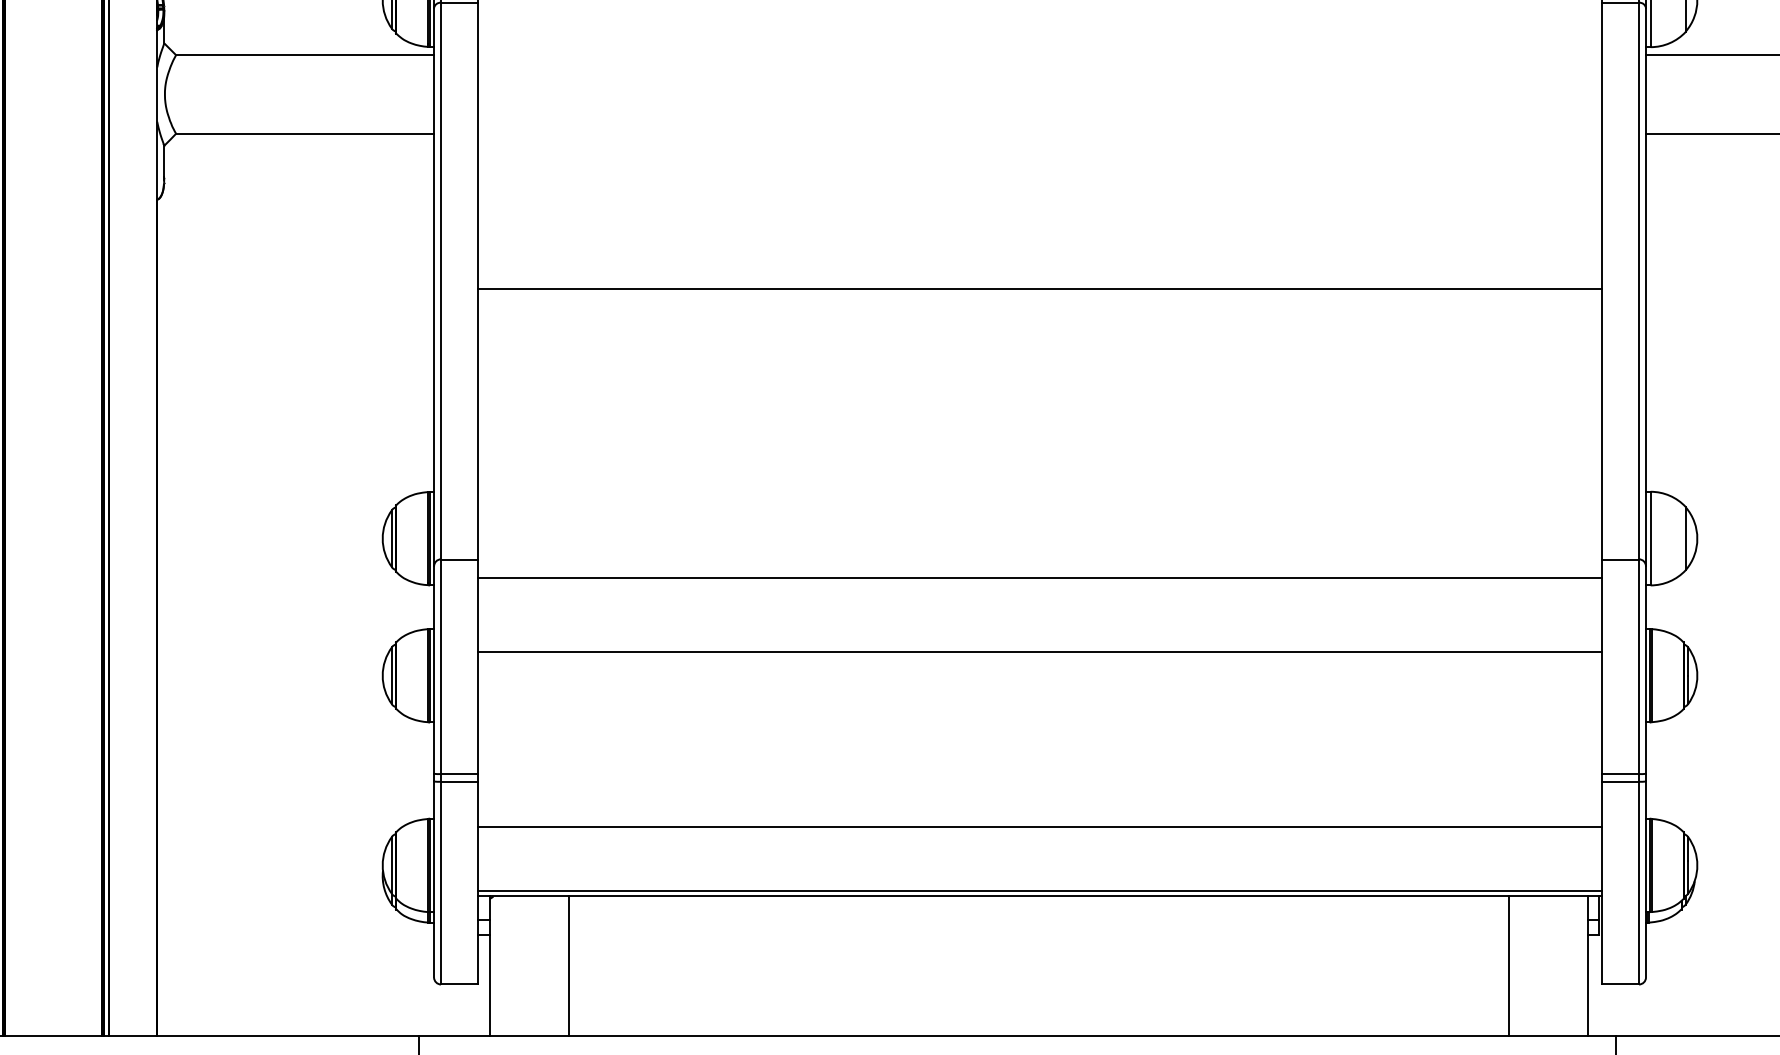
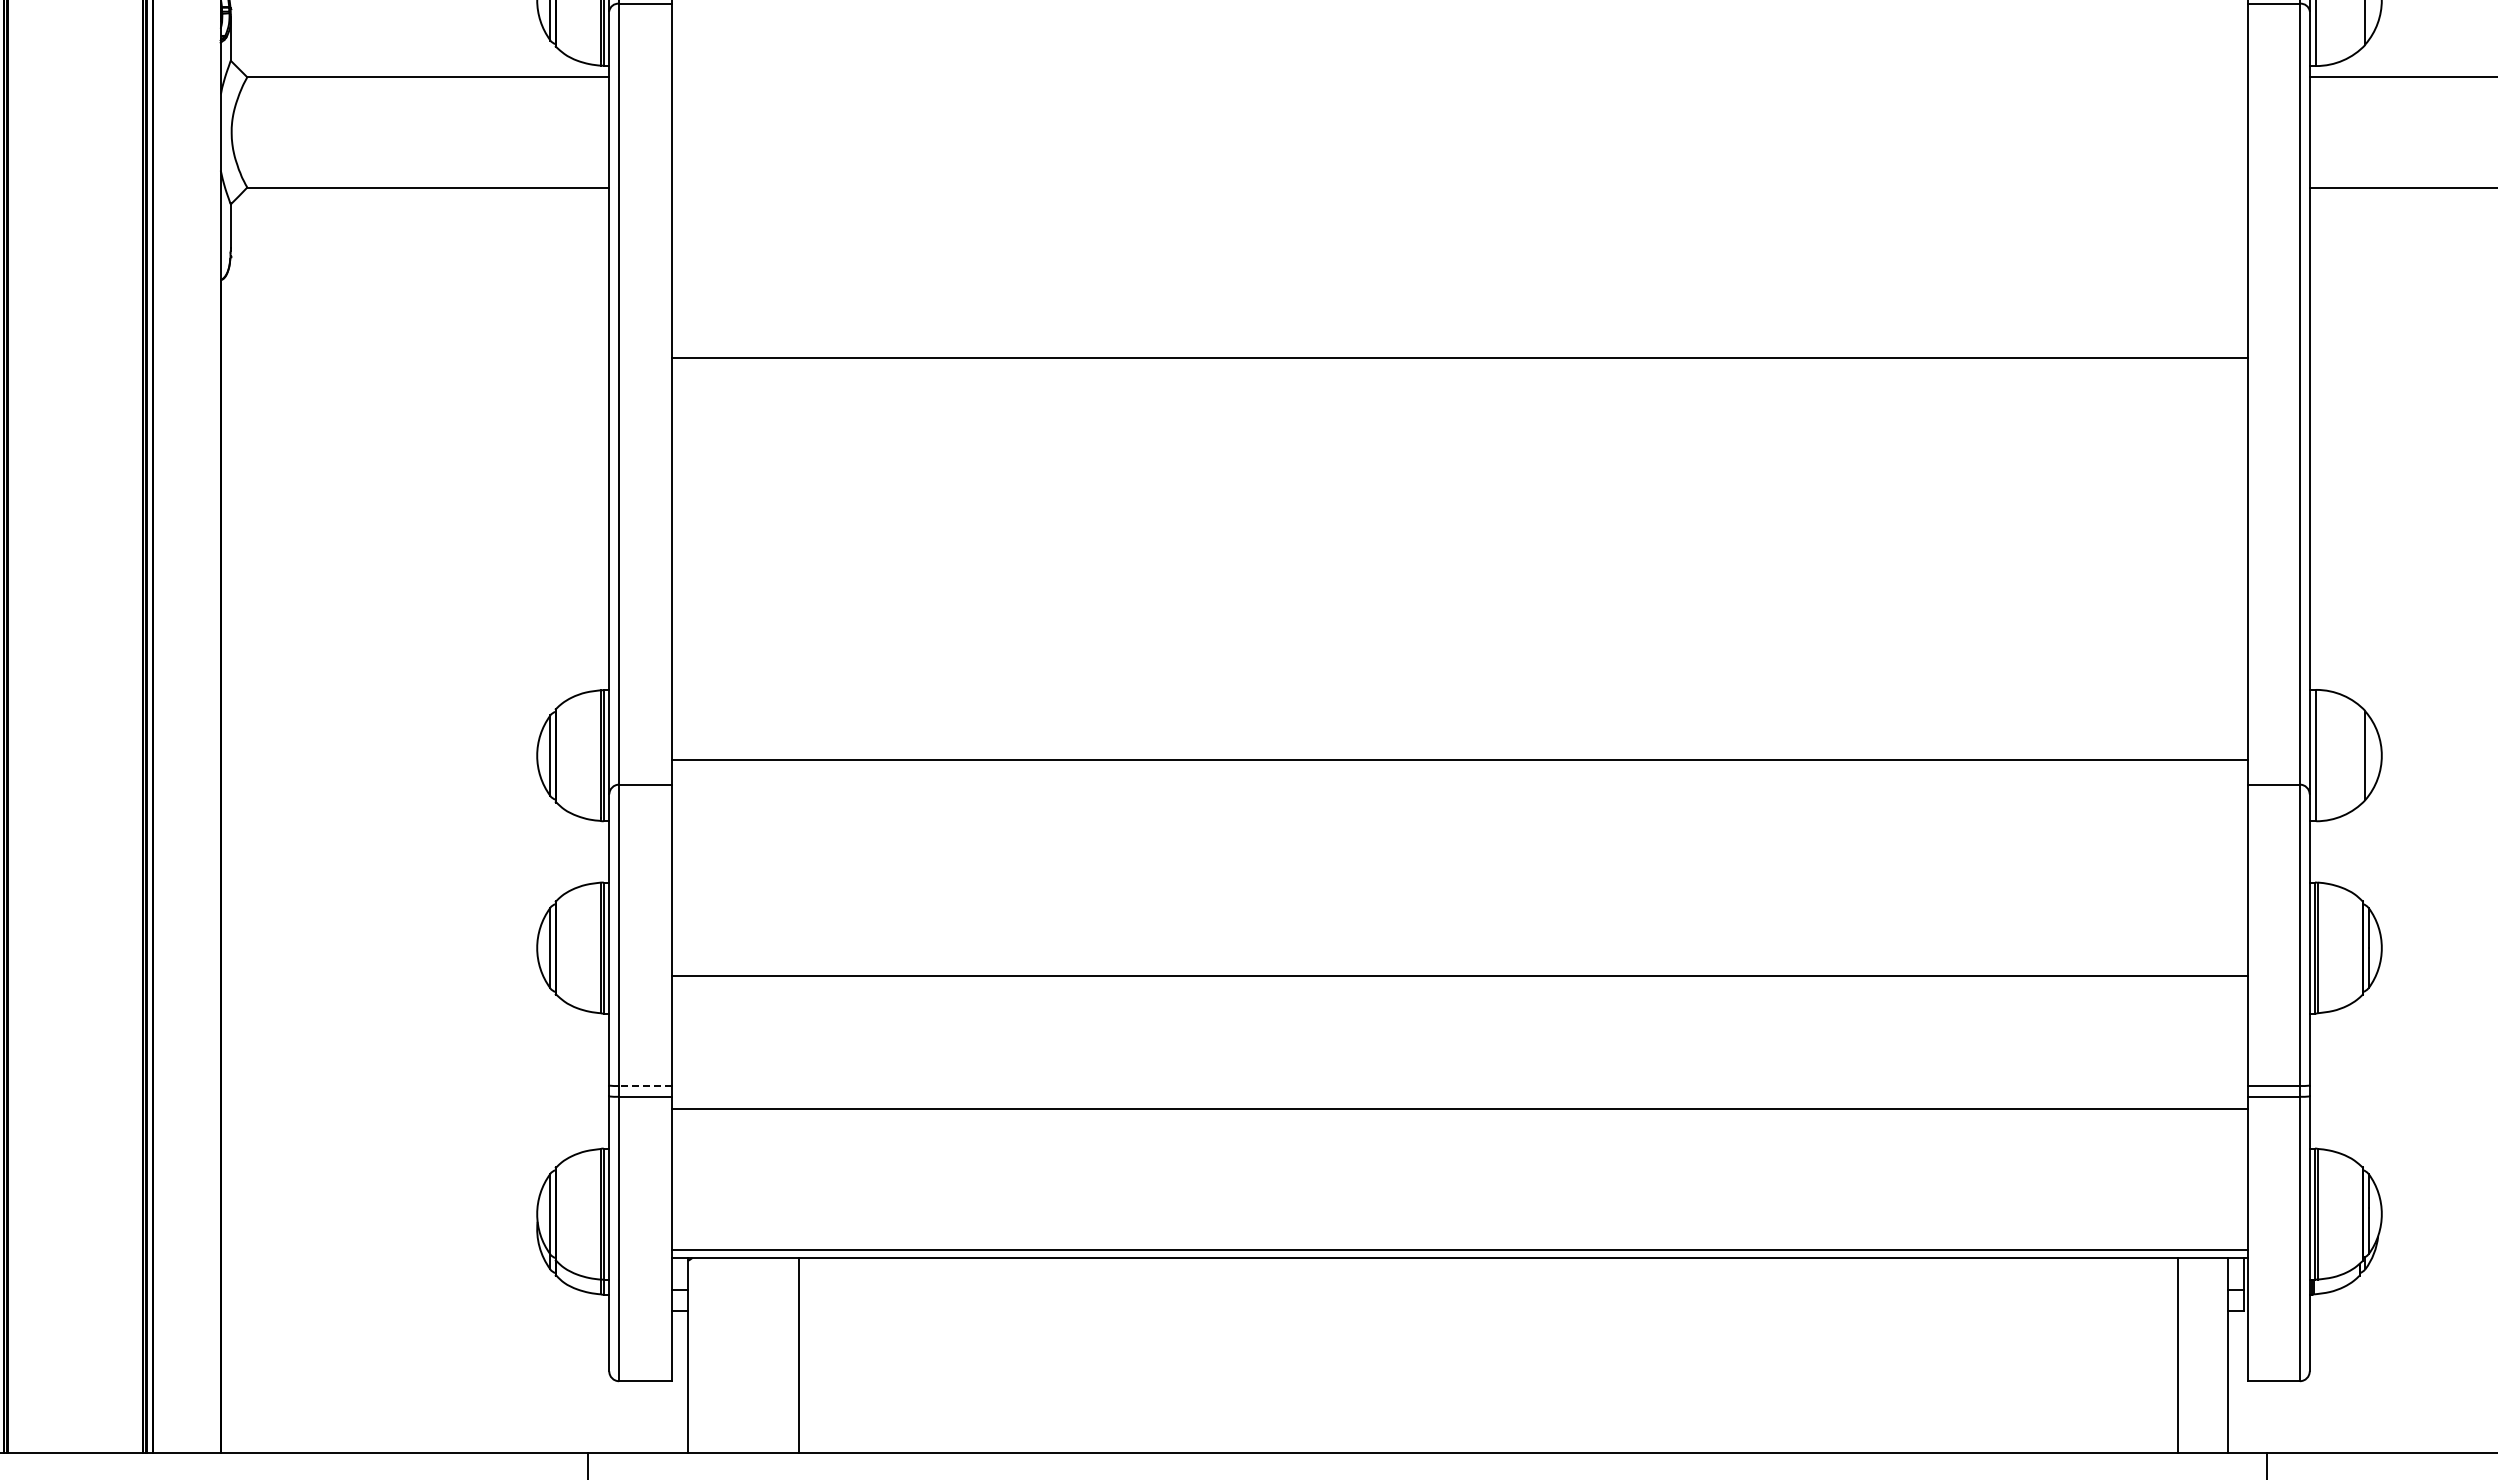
line: (1040, 289) -> (1459, 358), moved
line: (1040, 578) -> (1459, 760), moved
line: (1040, 651) -> (1459, 975), moved
line: (459, 774) -> (644, 1086), solid -> dashed
line: (1040, 826) -> (1459, 1108), moved
line: (1508, 966) -> (2178, 1355), moved

